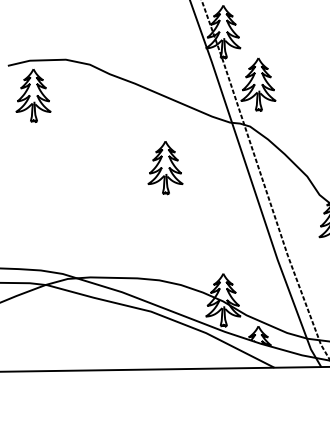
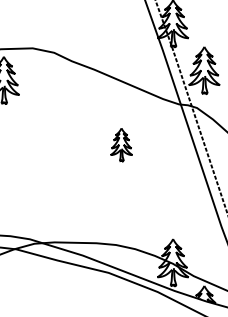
part: (165, 168) -> (121, 145), size x0.7

